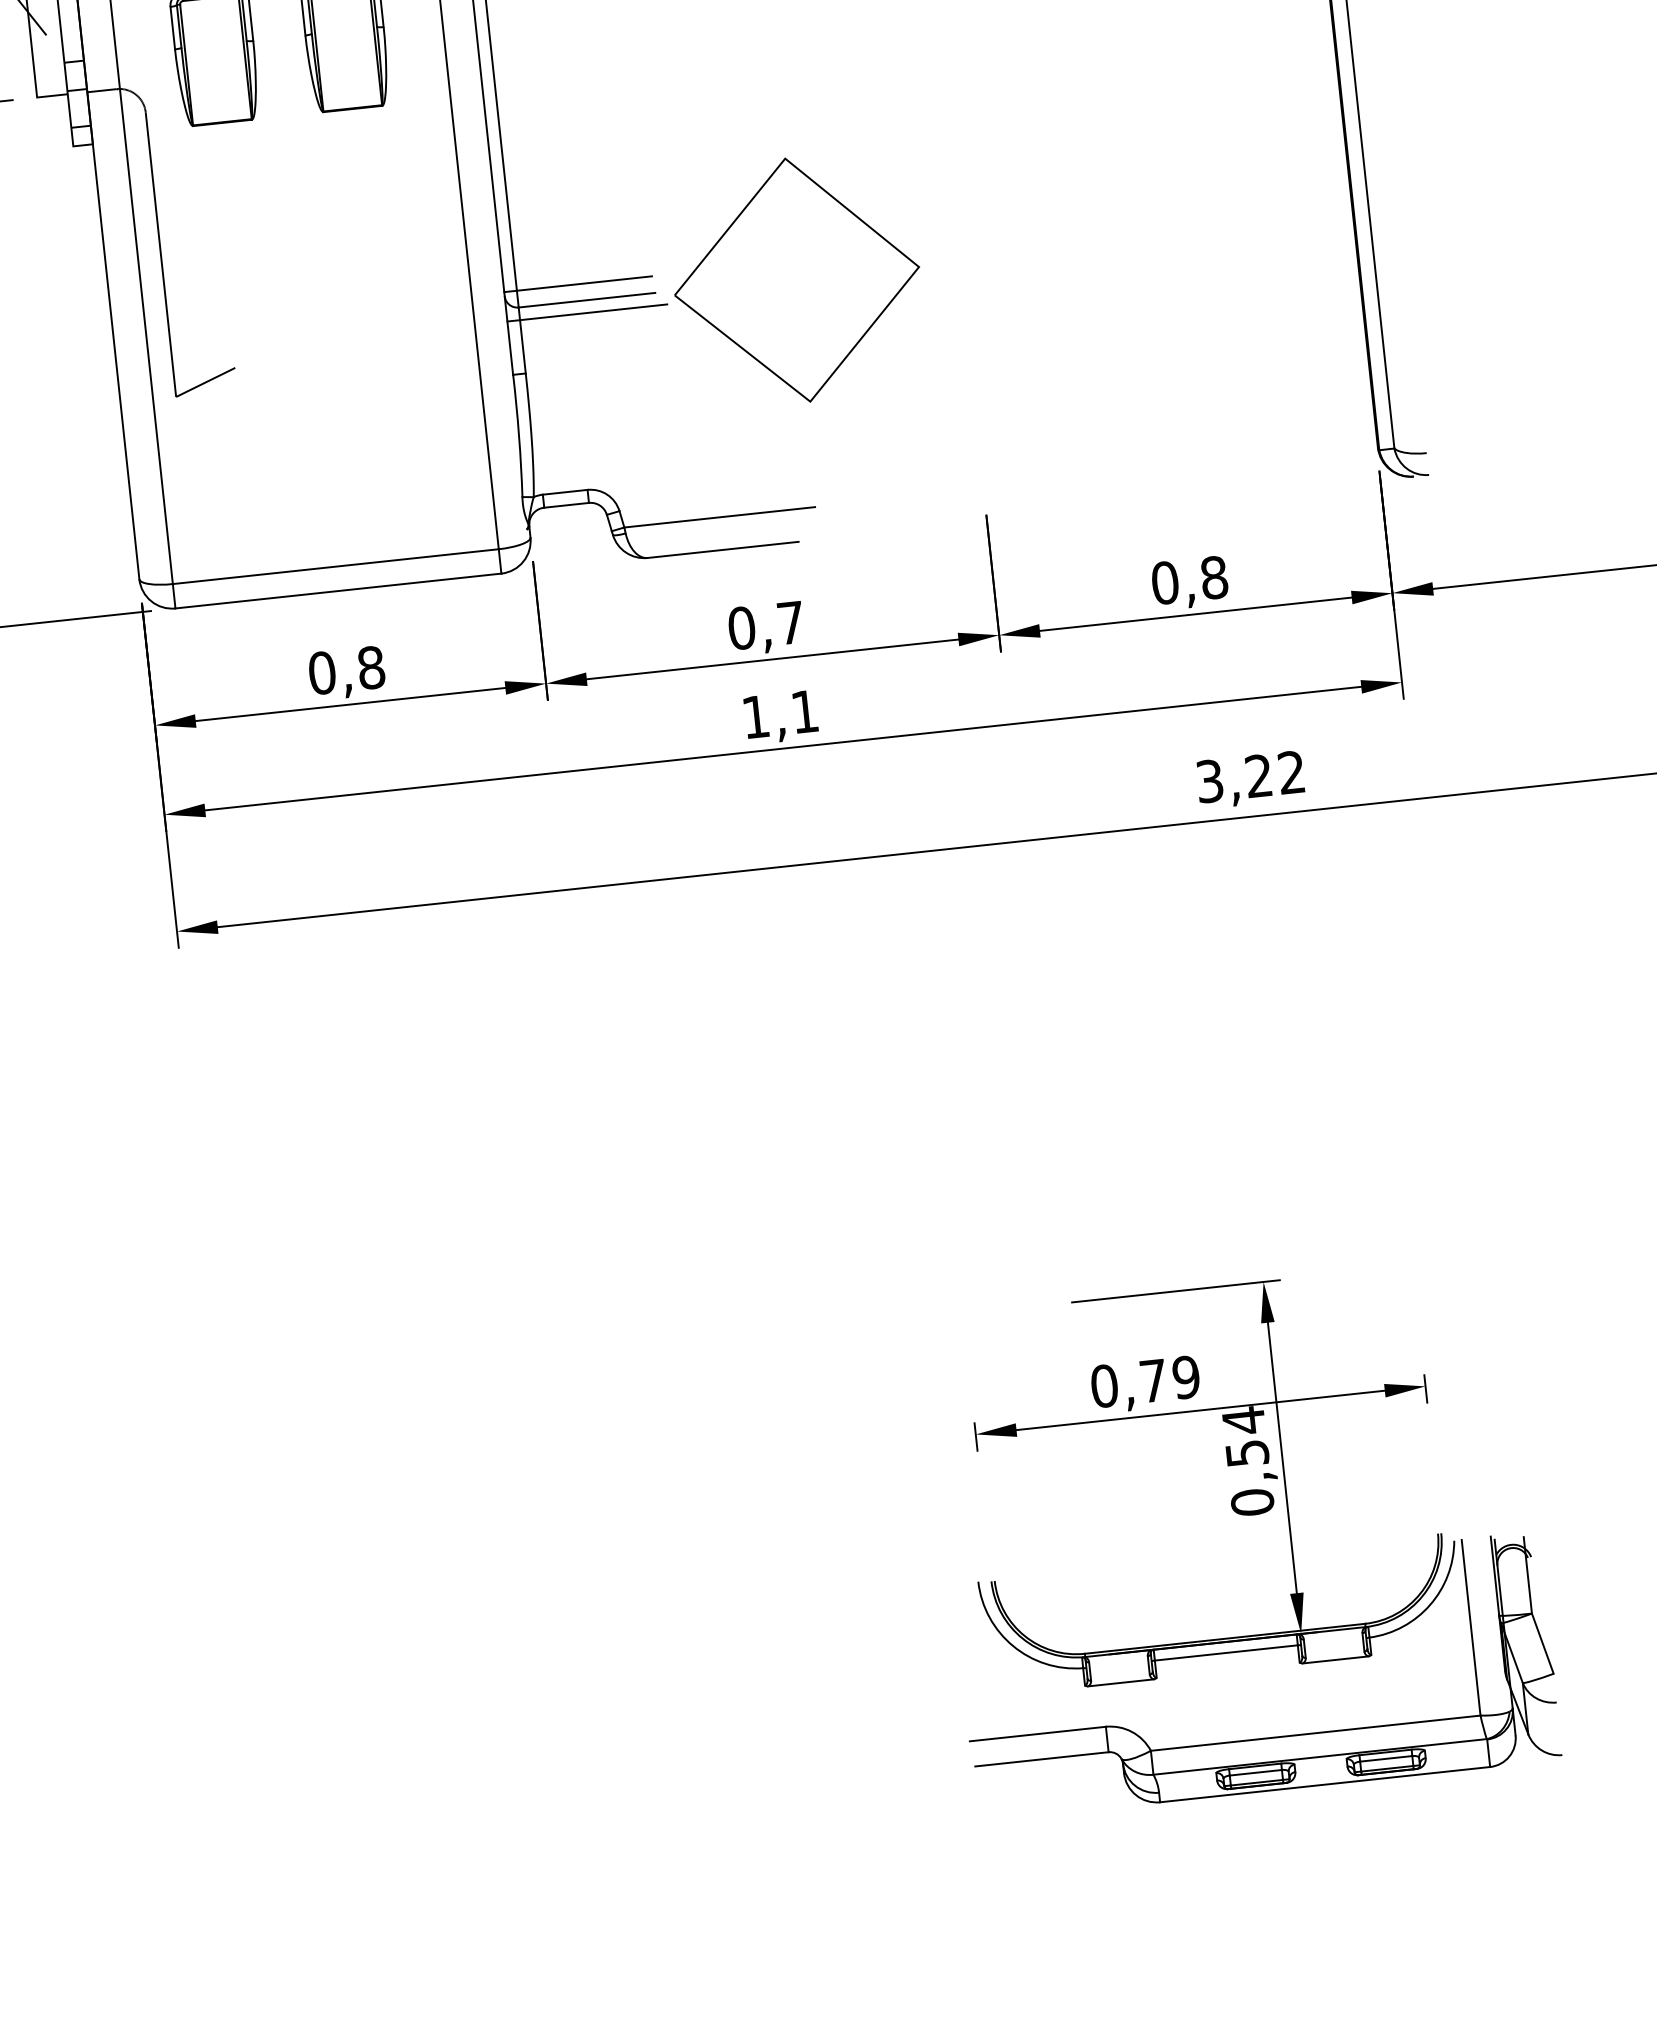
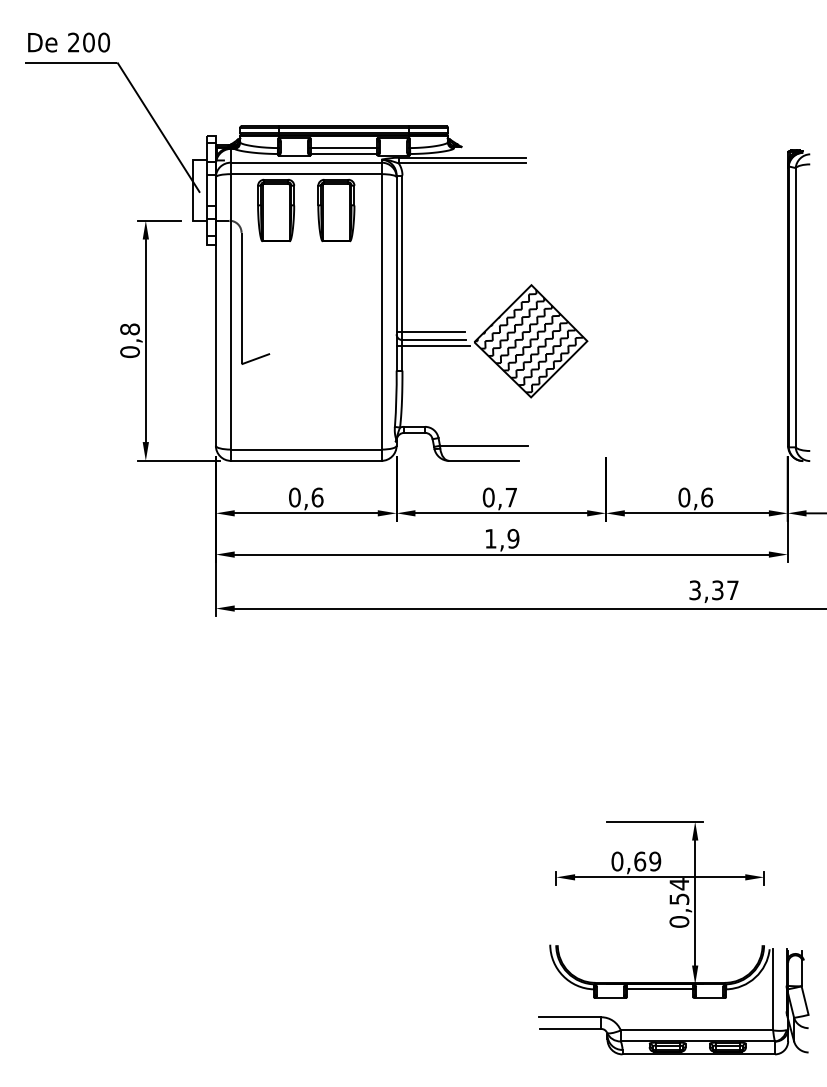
hatch: (793, 278) -> (529, 340), added
text: (1215, 577) -> (707, 497), 0,8 -> 0,6
text: (371, 667) -> (317, 497), 0,8 -> 0,6
text: (804, 711) -> (513, 538), 1,1 -> 1,9
text: (1275, 774) -> (725, 590), 3,22 -> 3,37
text: (1154, 1380) -> (640, 861), 0,79 -> 0,69

